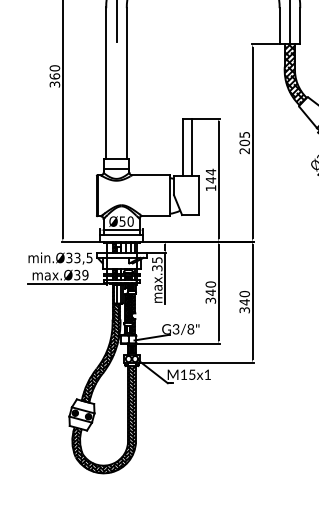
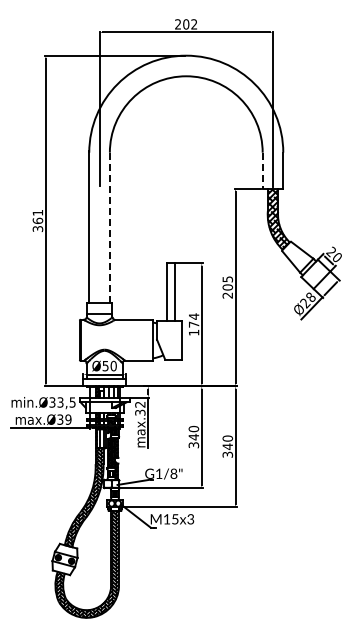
line: (279, 26) -> (262, 171), solid -> dashed
text: (54, 67) -> (37, 212), 360 -> 361
line: (126, 83) -> (109, 228), solid -> dashed
text: (211, 179) -> (194, 324), 144 -> 174
text: (157, 259) -> (140, 404), max.35 -> max.32
text: (175, 328) -> (158, 473), G3/8" -> G1/8"
text: (207, 374) -> (190, 519), M15x1 -> M15x3

